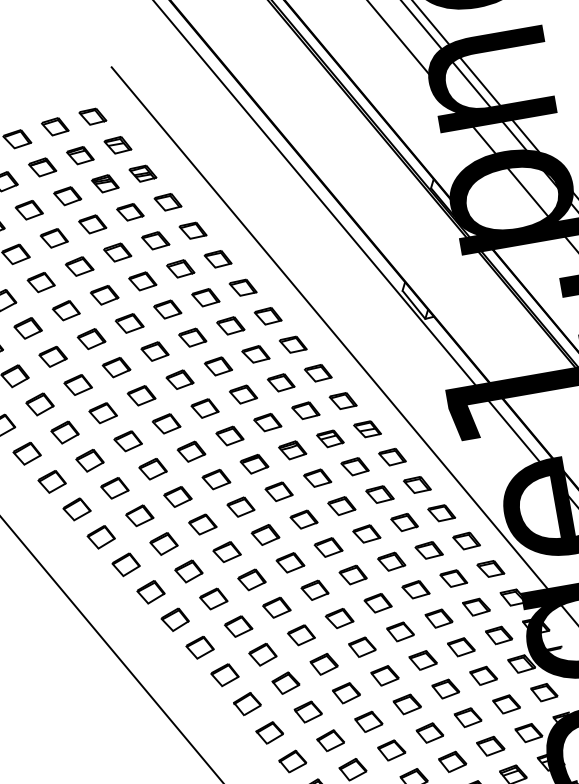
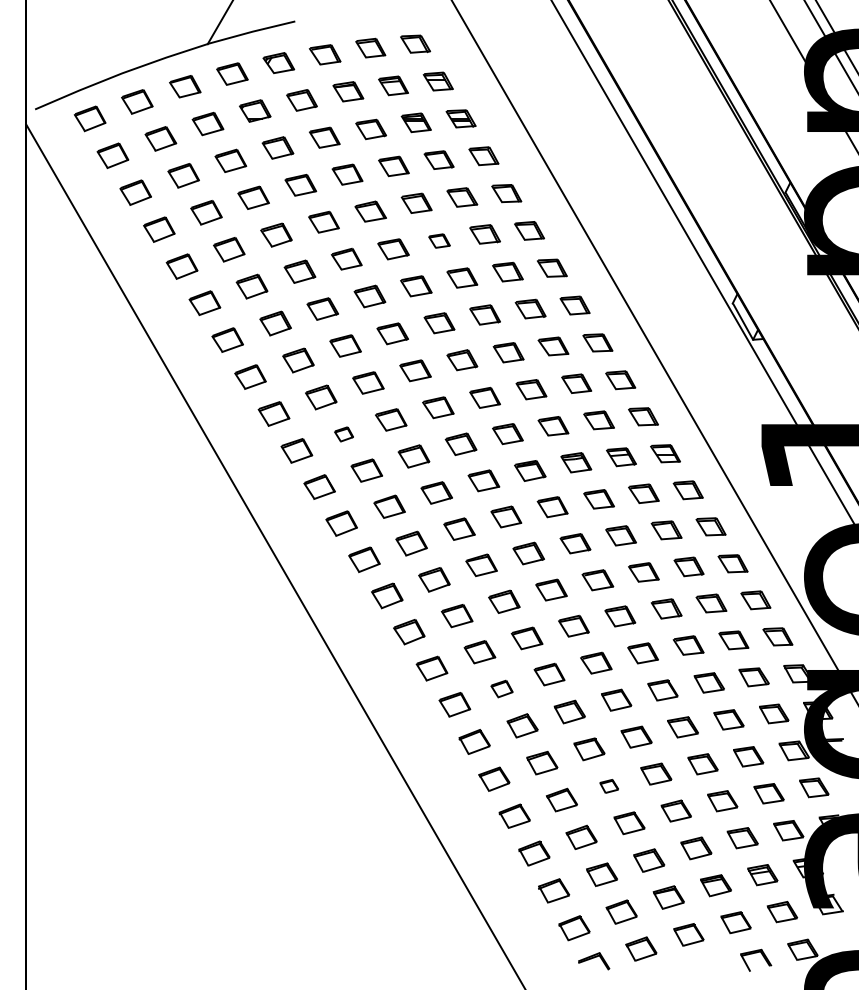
part: (142, 280) -> (439, 240), size x0.7
part: (89, 460) -> (343, 434), size x0.6
part: (262, 654) -> (501, 688), size x0.7
part: (369, 721) -> (609, 786), size x0.6

